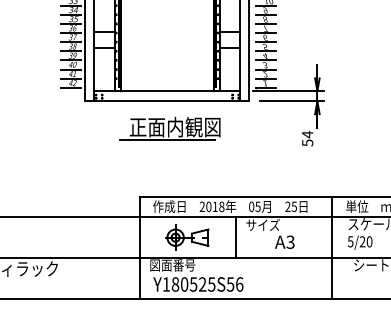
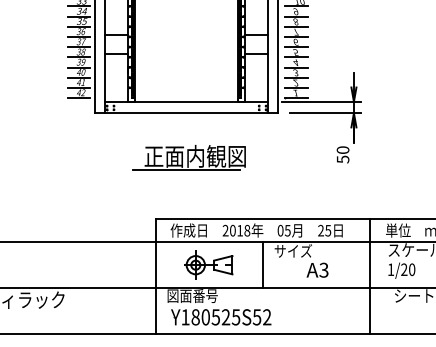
part: (169, 128) -> (189, 157), moved
text: (307, 134) -> (342, 150), 54 -> 50
text: (350, 241) -> (390, 269), 5/20 -> 1/20
text: (239, 284) -> (267, 317), Y180525S56 -> Y180525S52

